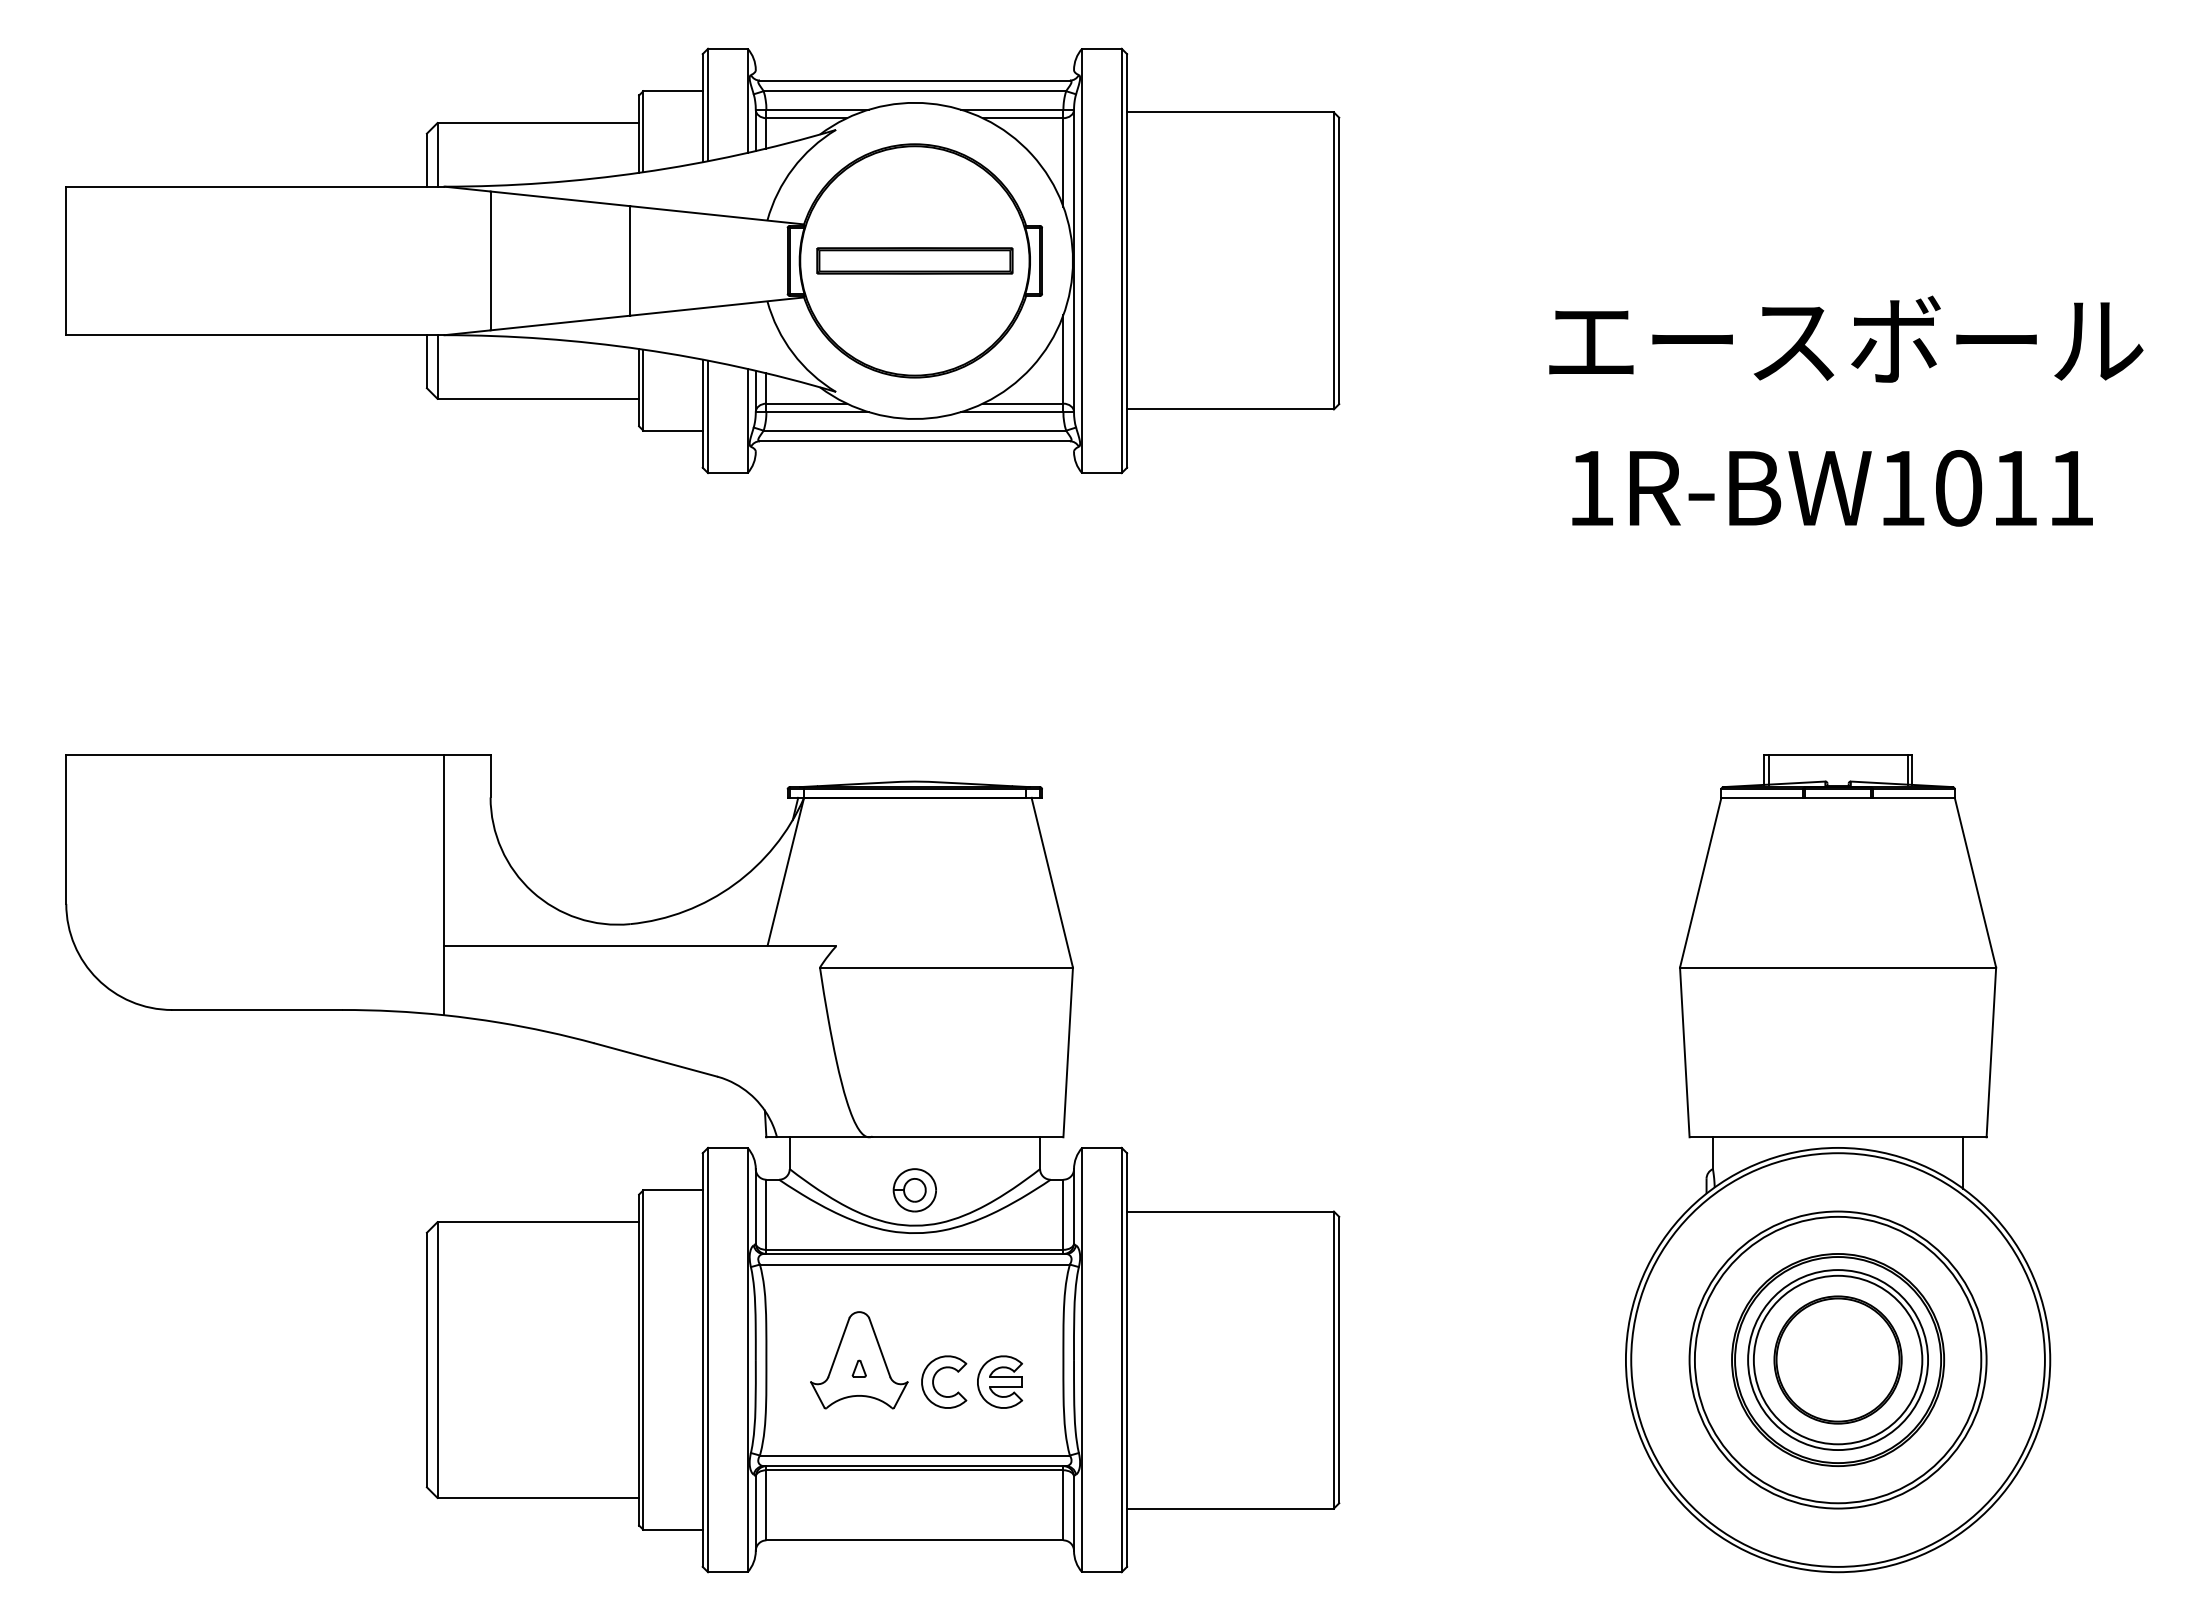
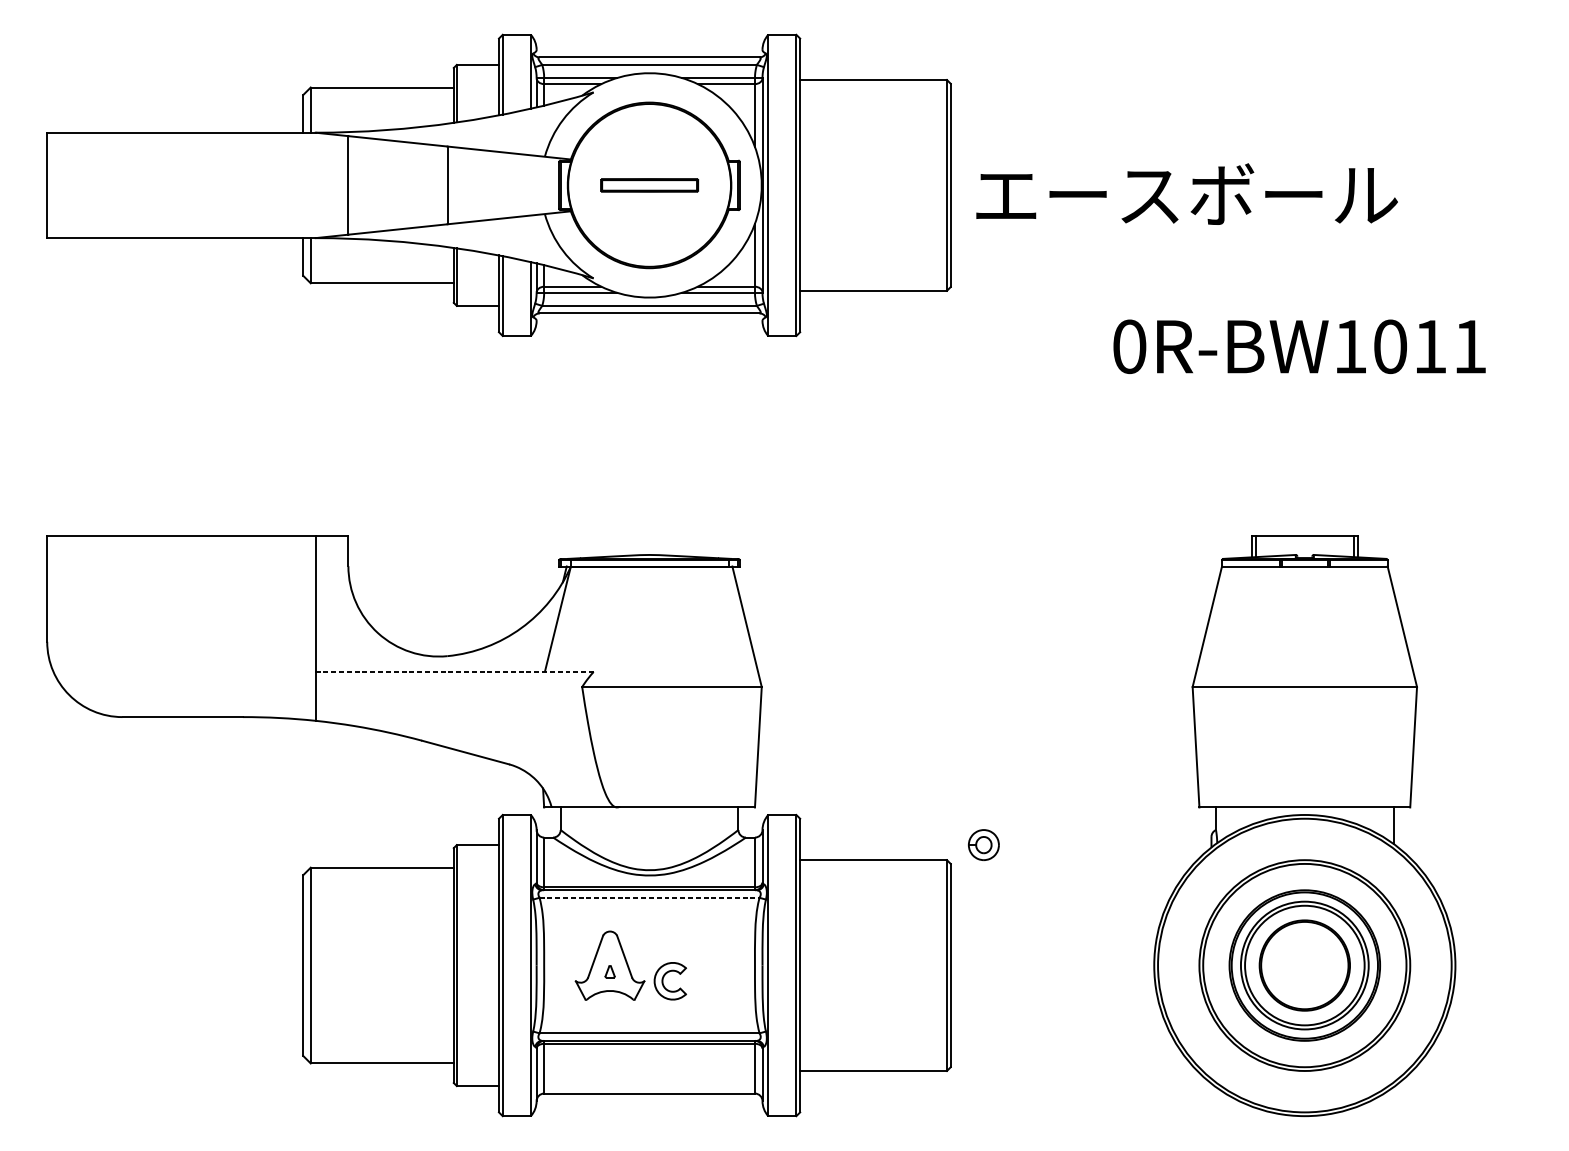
part: (914, 260) -> (649, 185), size x0.7
text: (1846, 338) -> (1187, 193), moved
text: (1591, 488) -> (1129, 346), 1R-BW1011 -> 0R-BW1011
line: (640, 946) -> (454, 672), solid -> dashed
part: (914, 1190) -> (983, 845), moved
line: (914, 1264) -> (649, 897), solid -> dashed
part: (1000, 1381) -> (710, 980), removed

